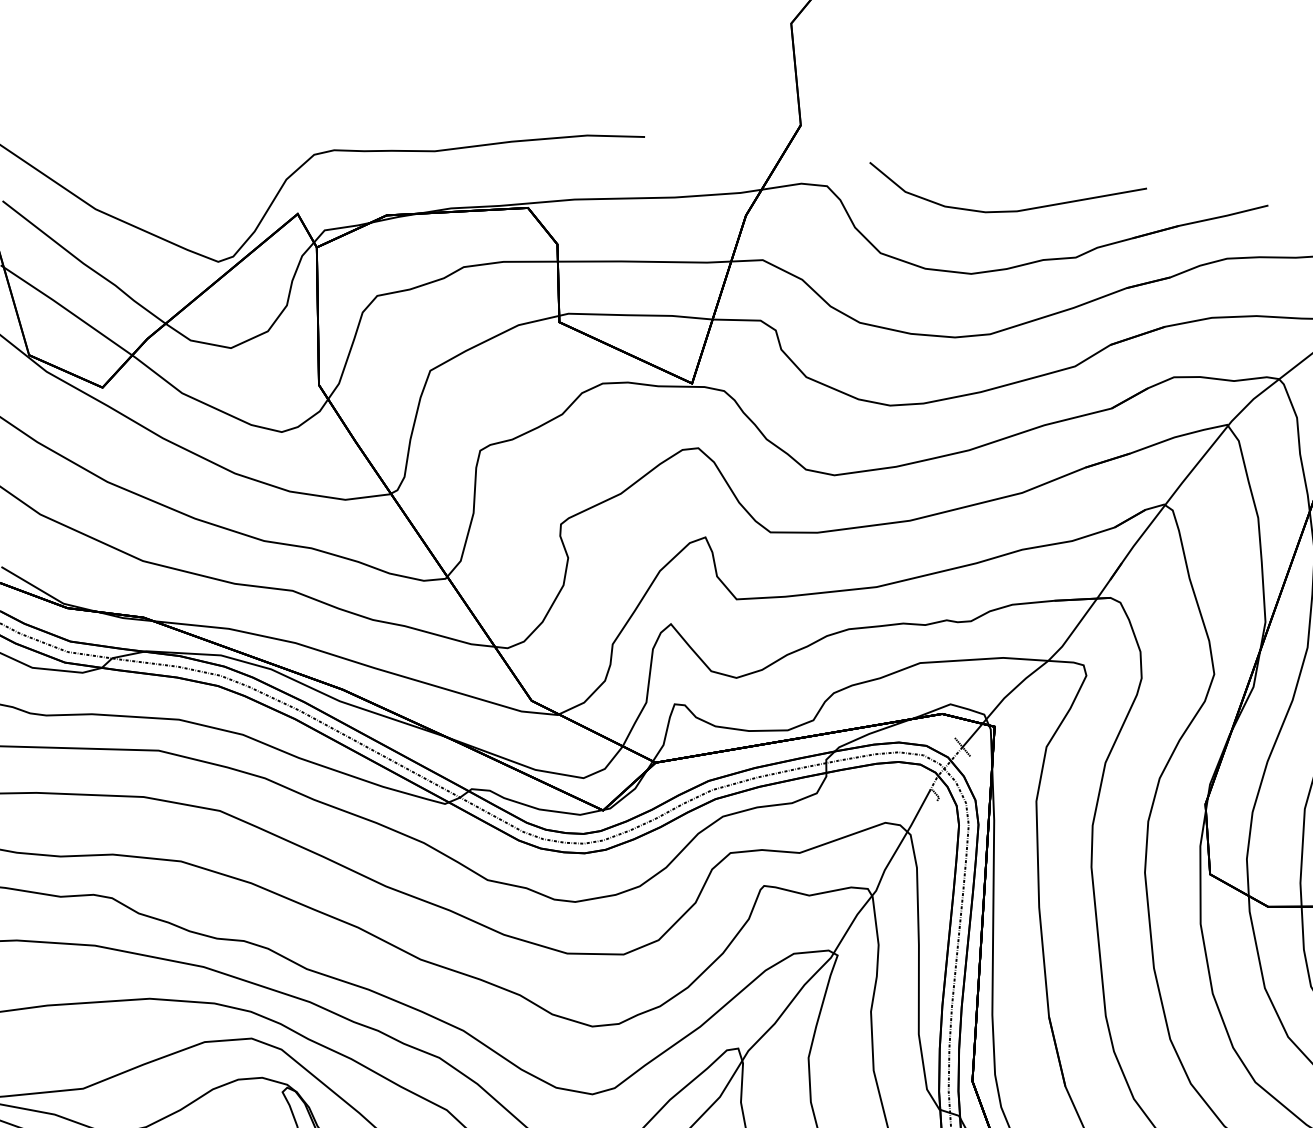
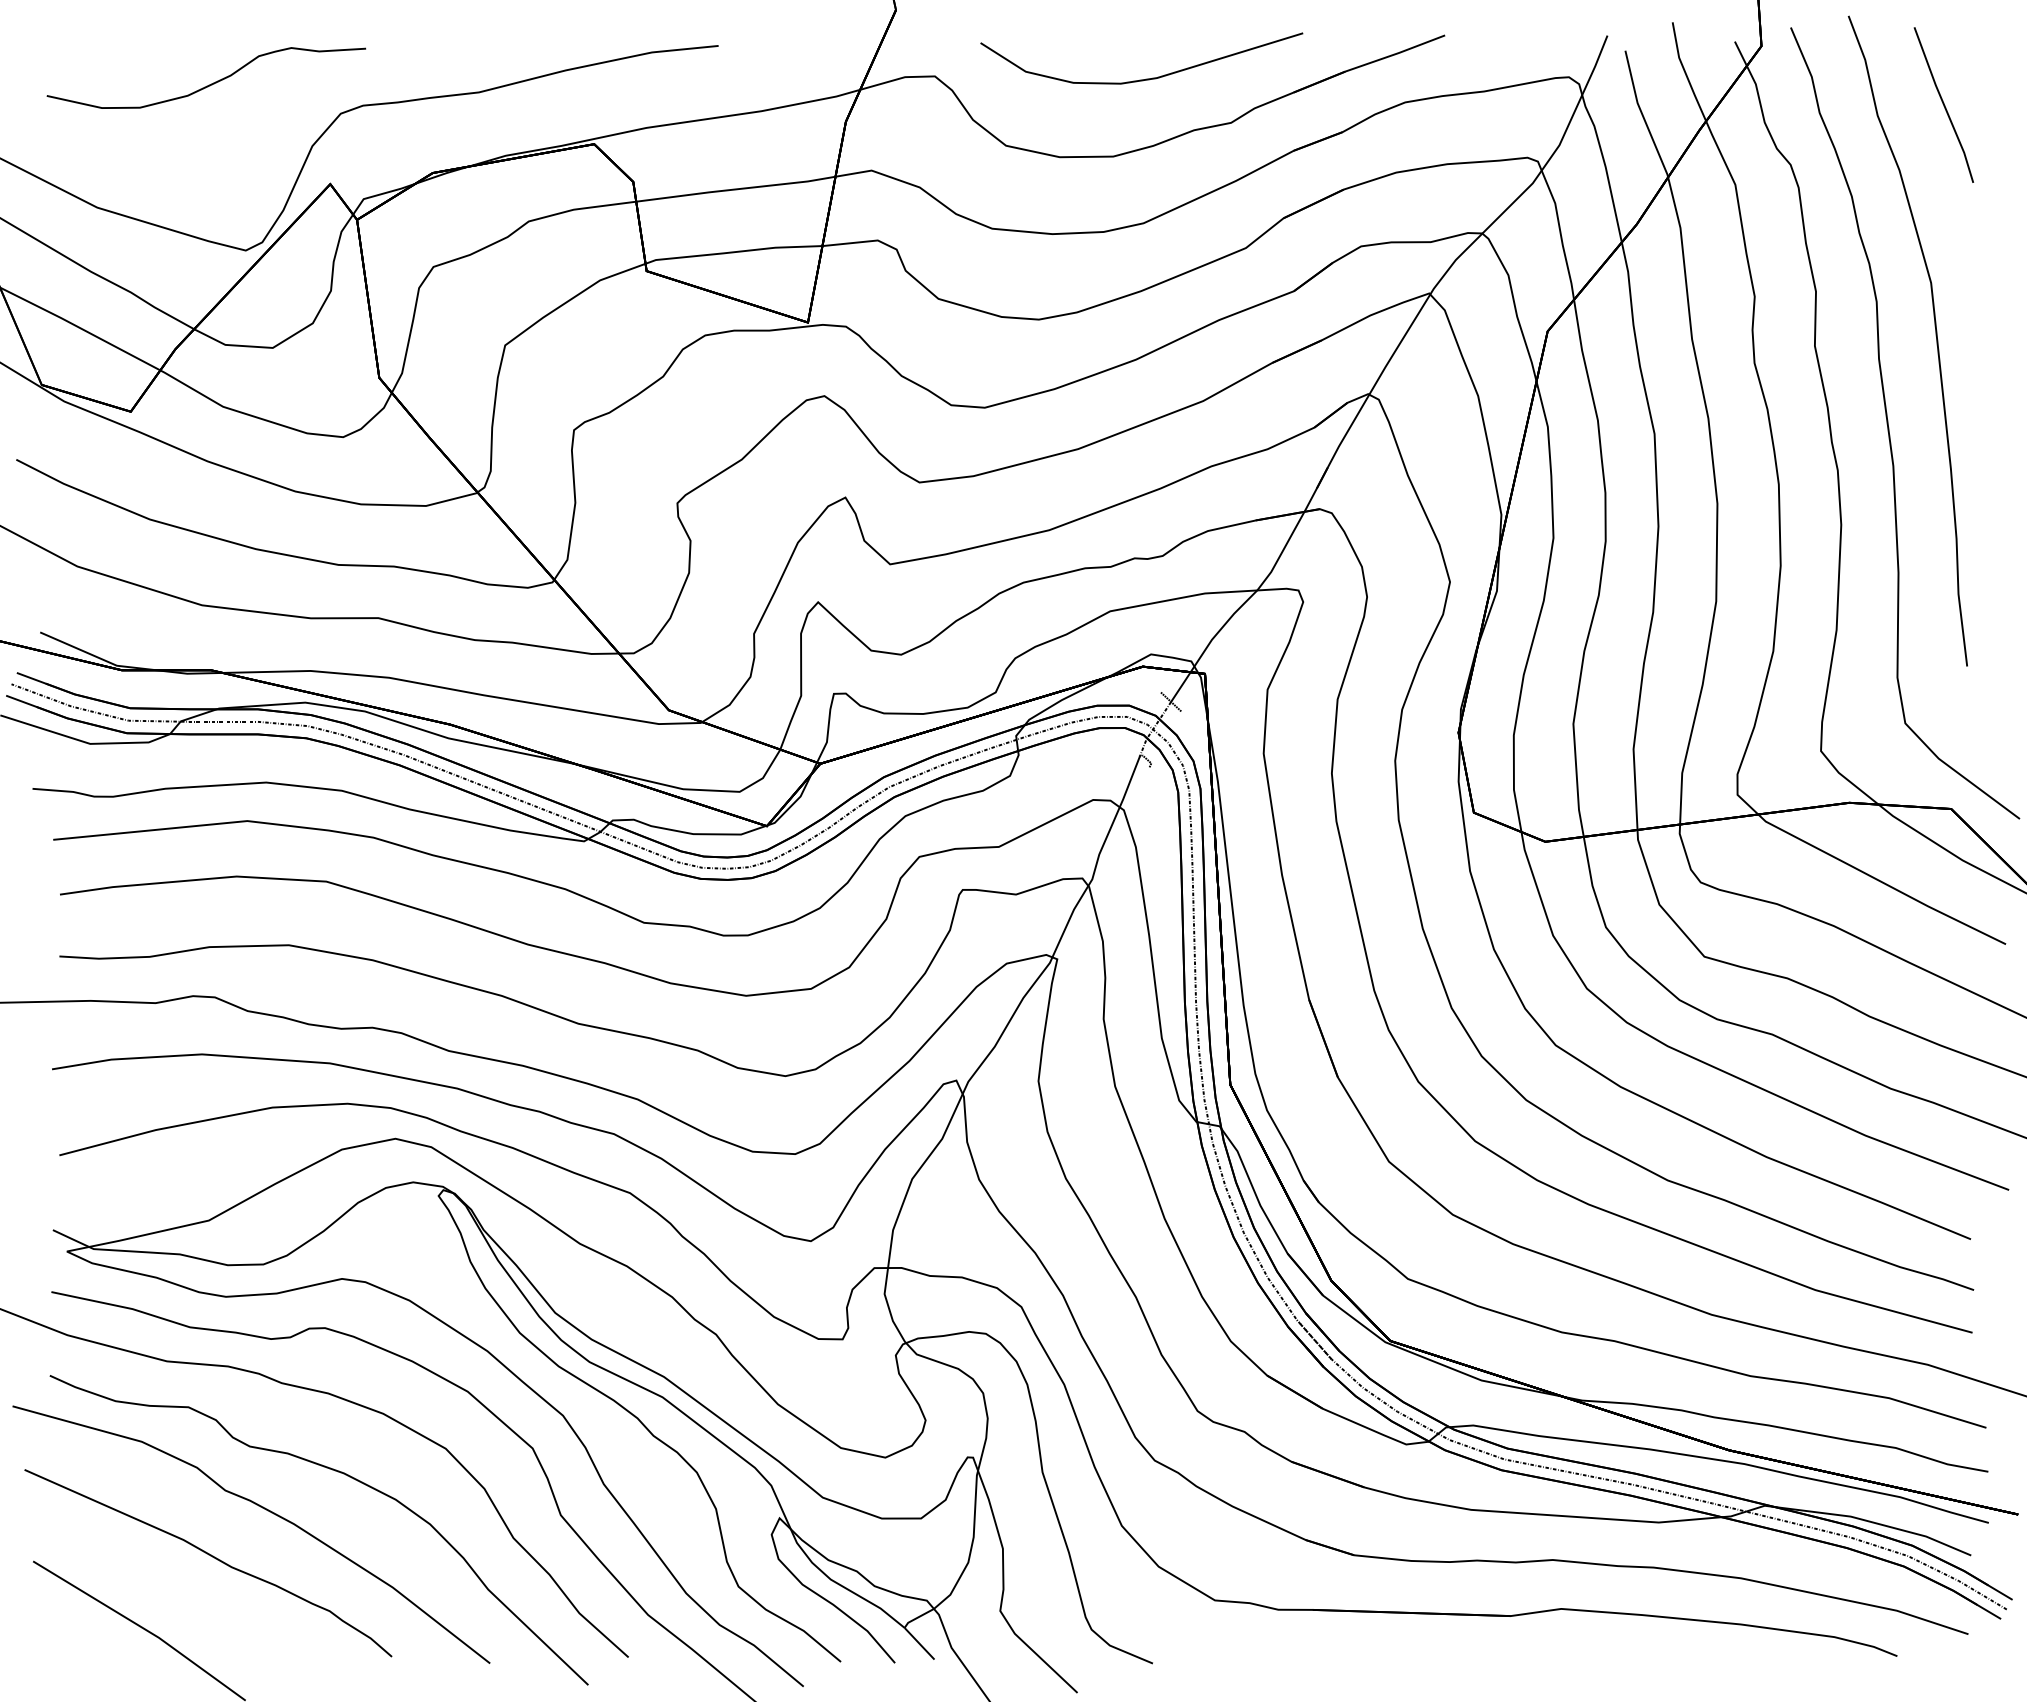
part: (204, 115) -> (209, 84), added

